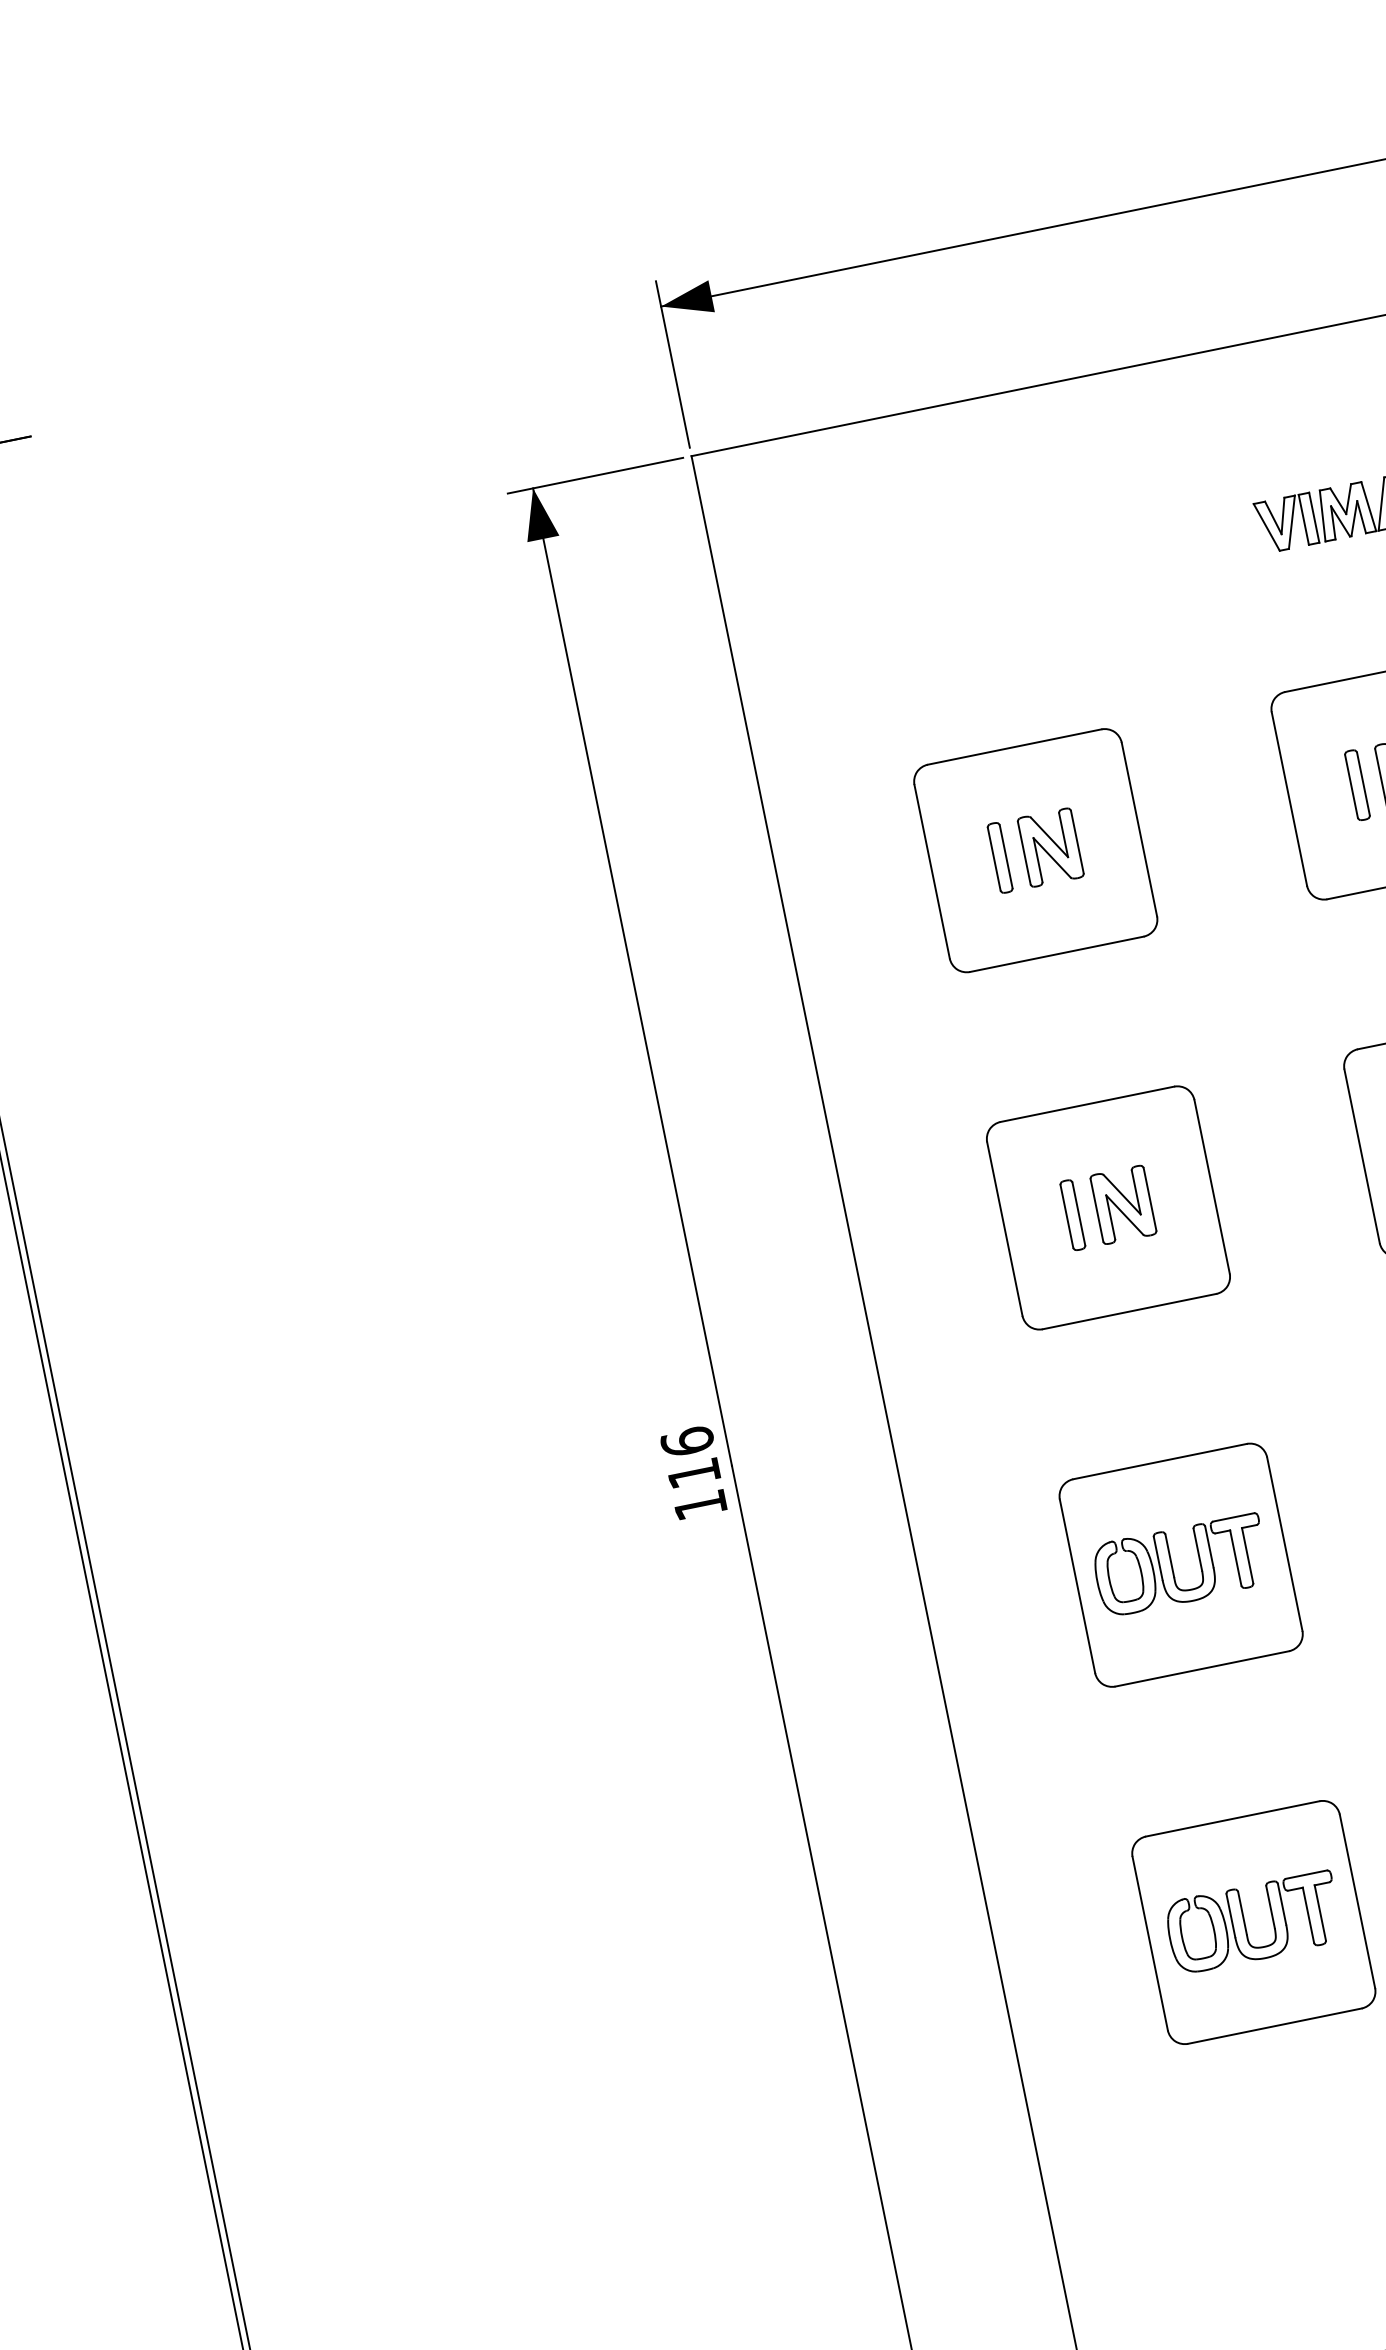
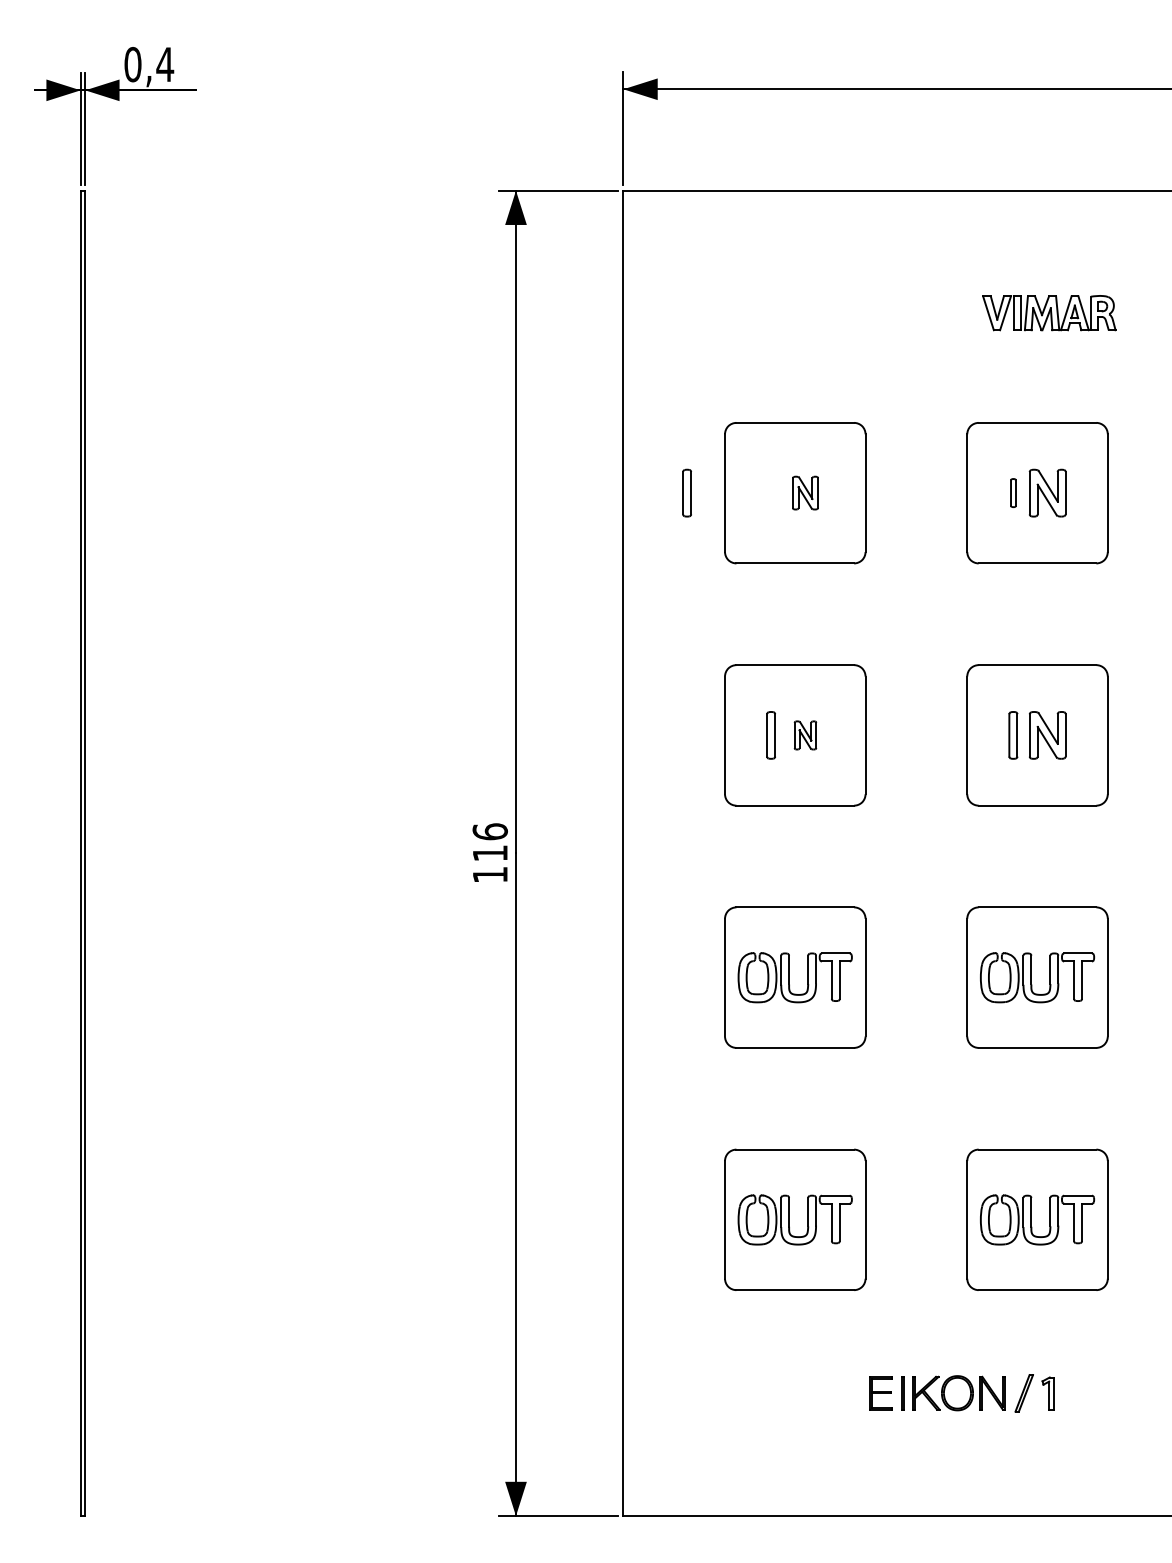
part: (1357, 784) -> (1013, 492), size x0.6
part: (1050, 846) -> (805, 492), size x0.7
part: (999, 857) -> (686, 492), moved
part: (1123, 1205) -> (805, 735), size x0.6

